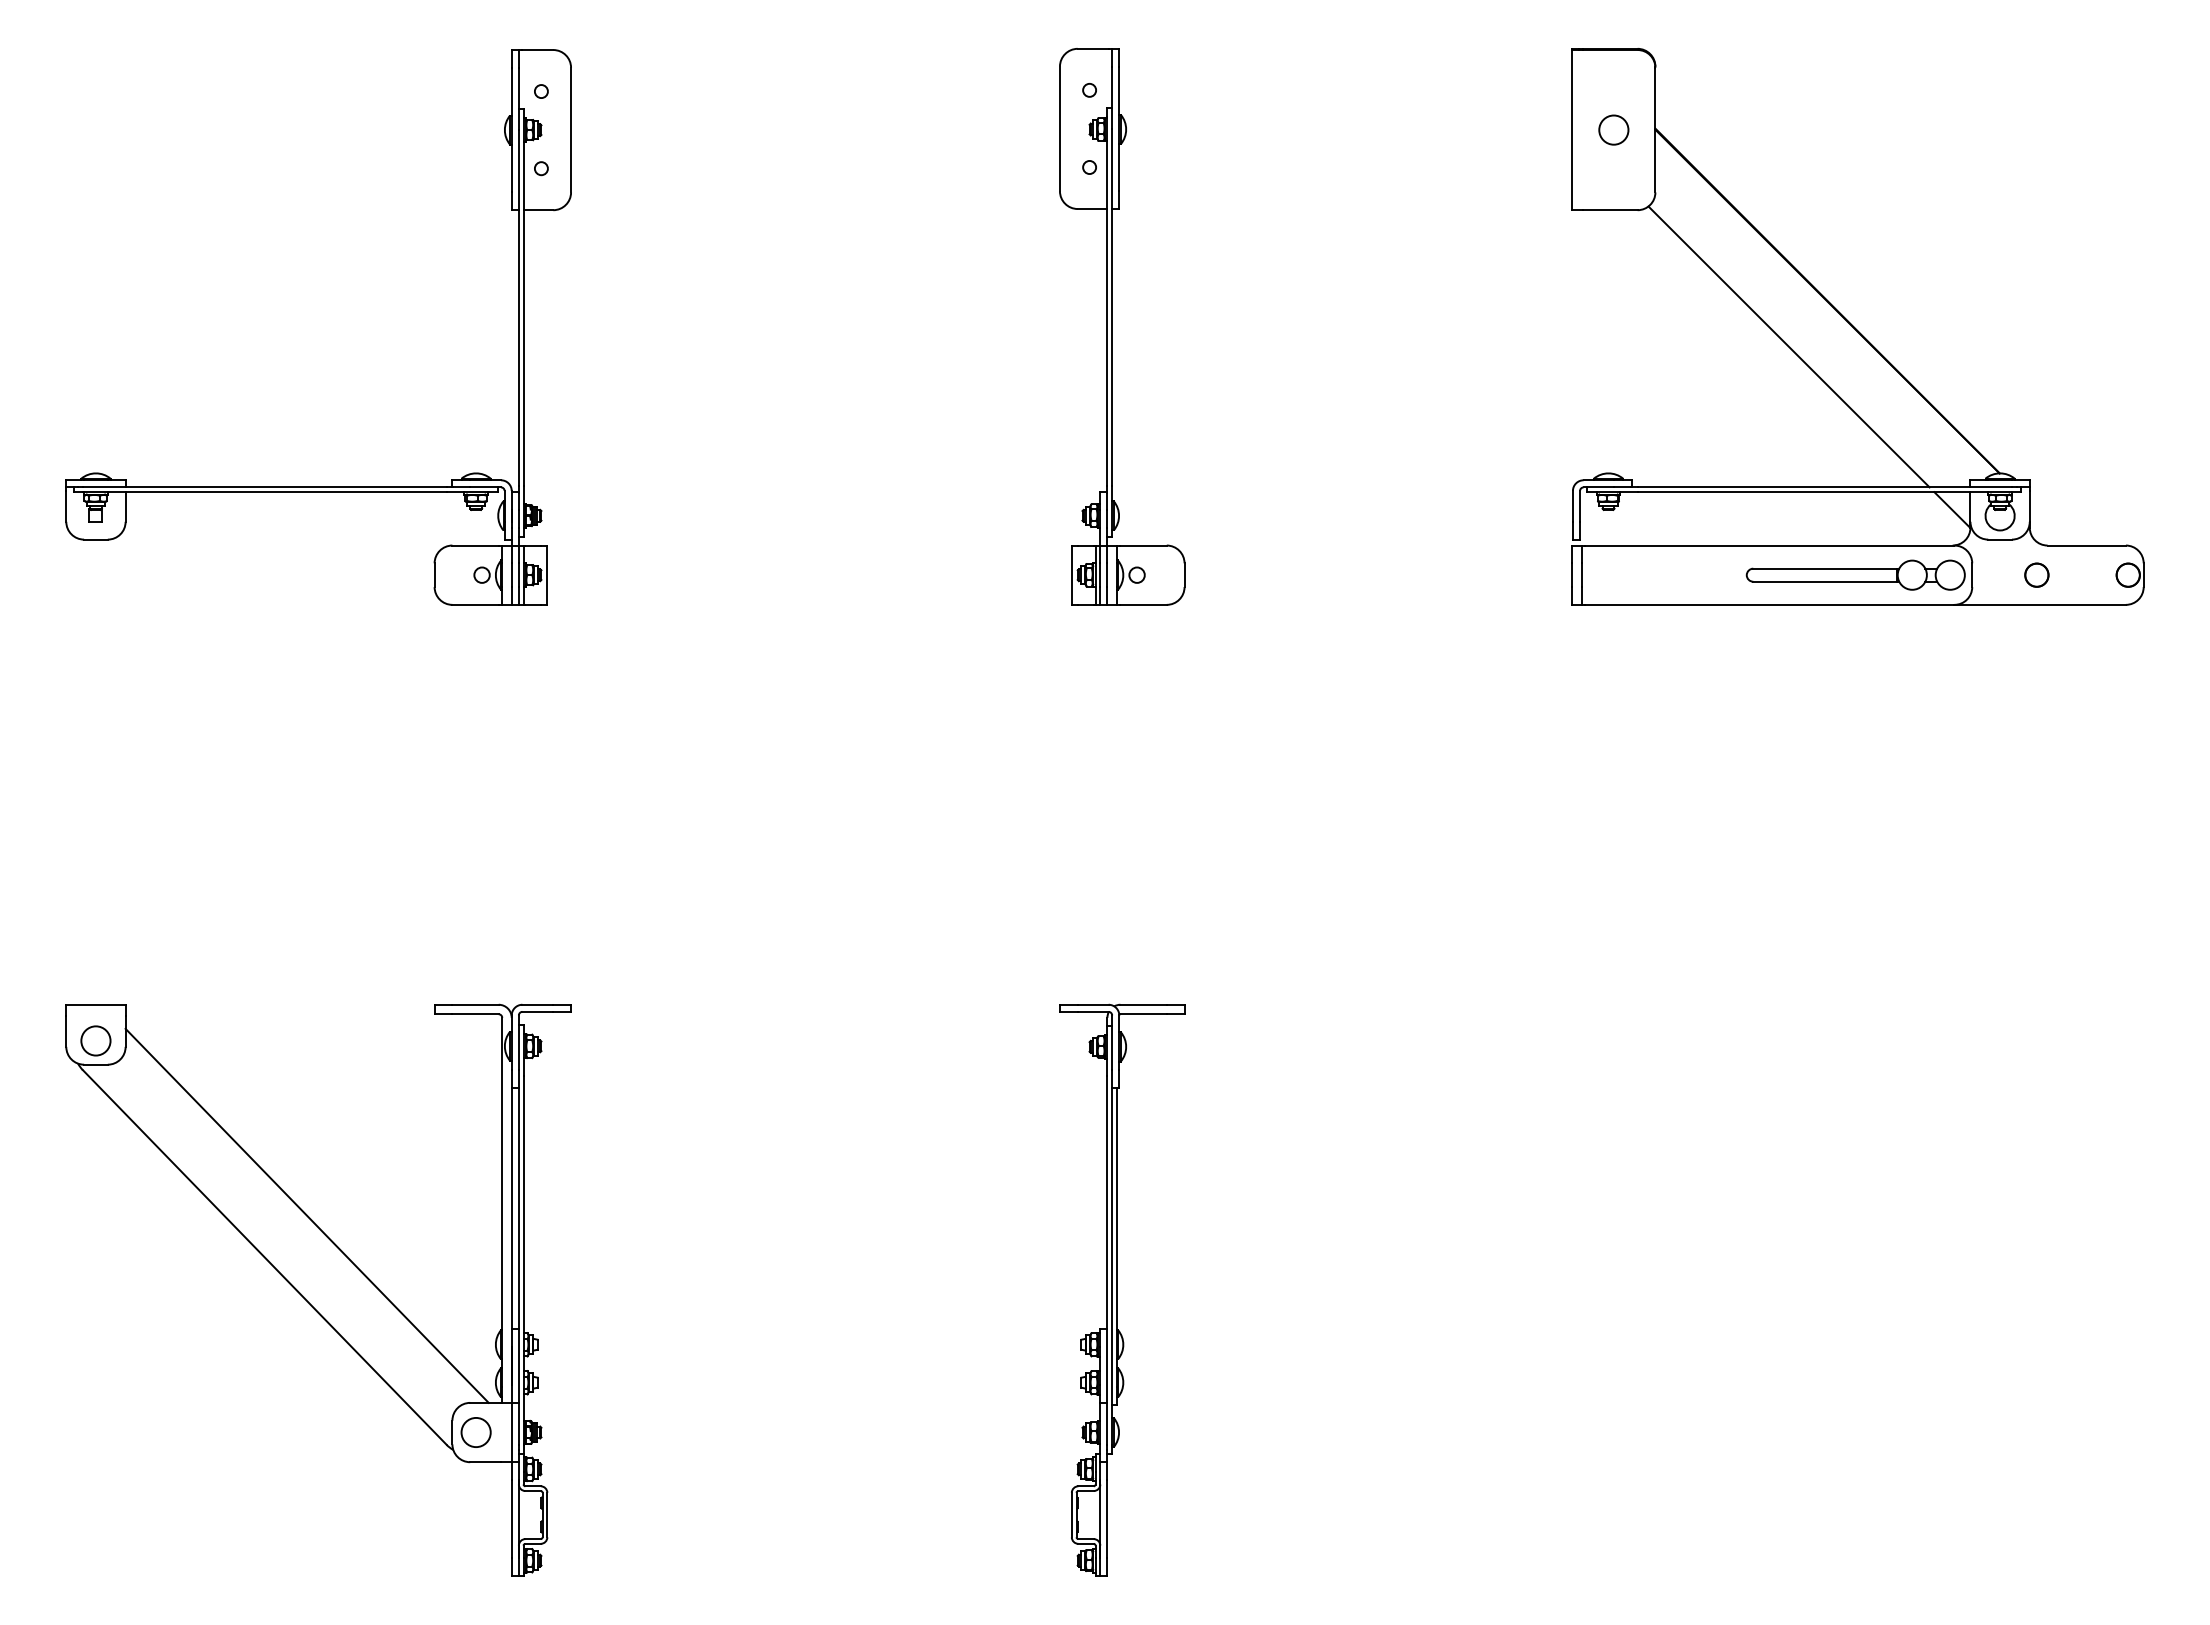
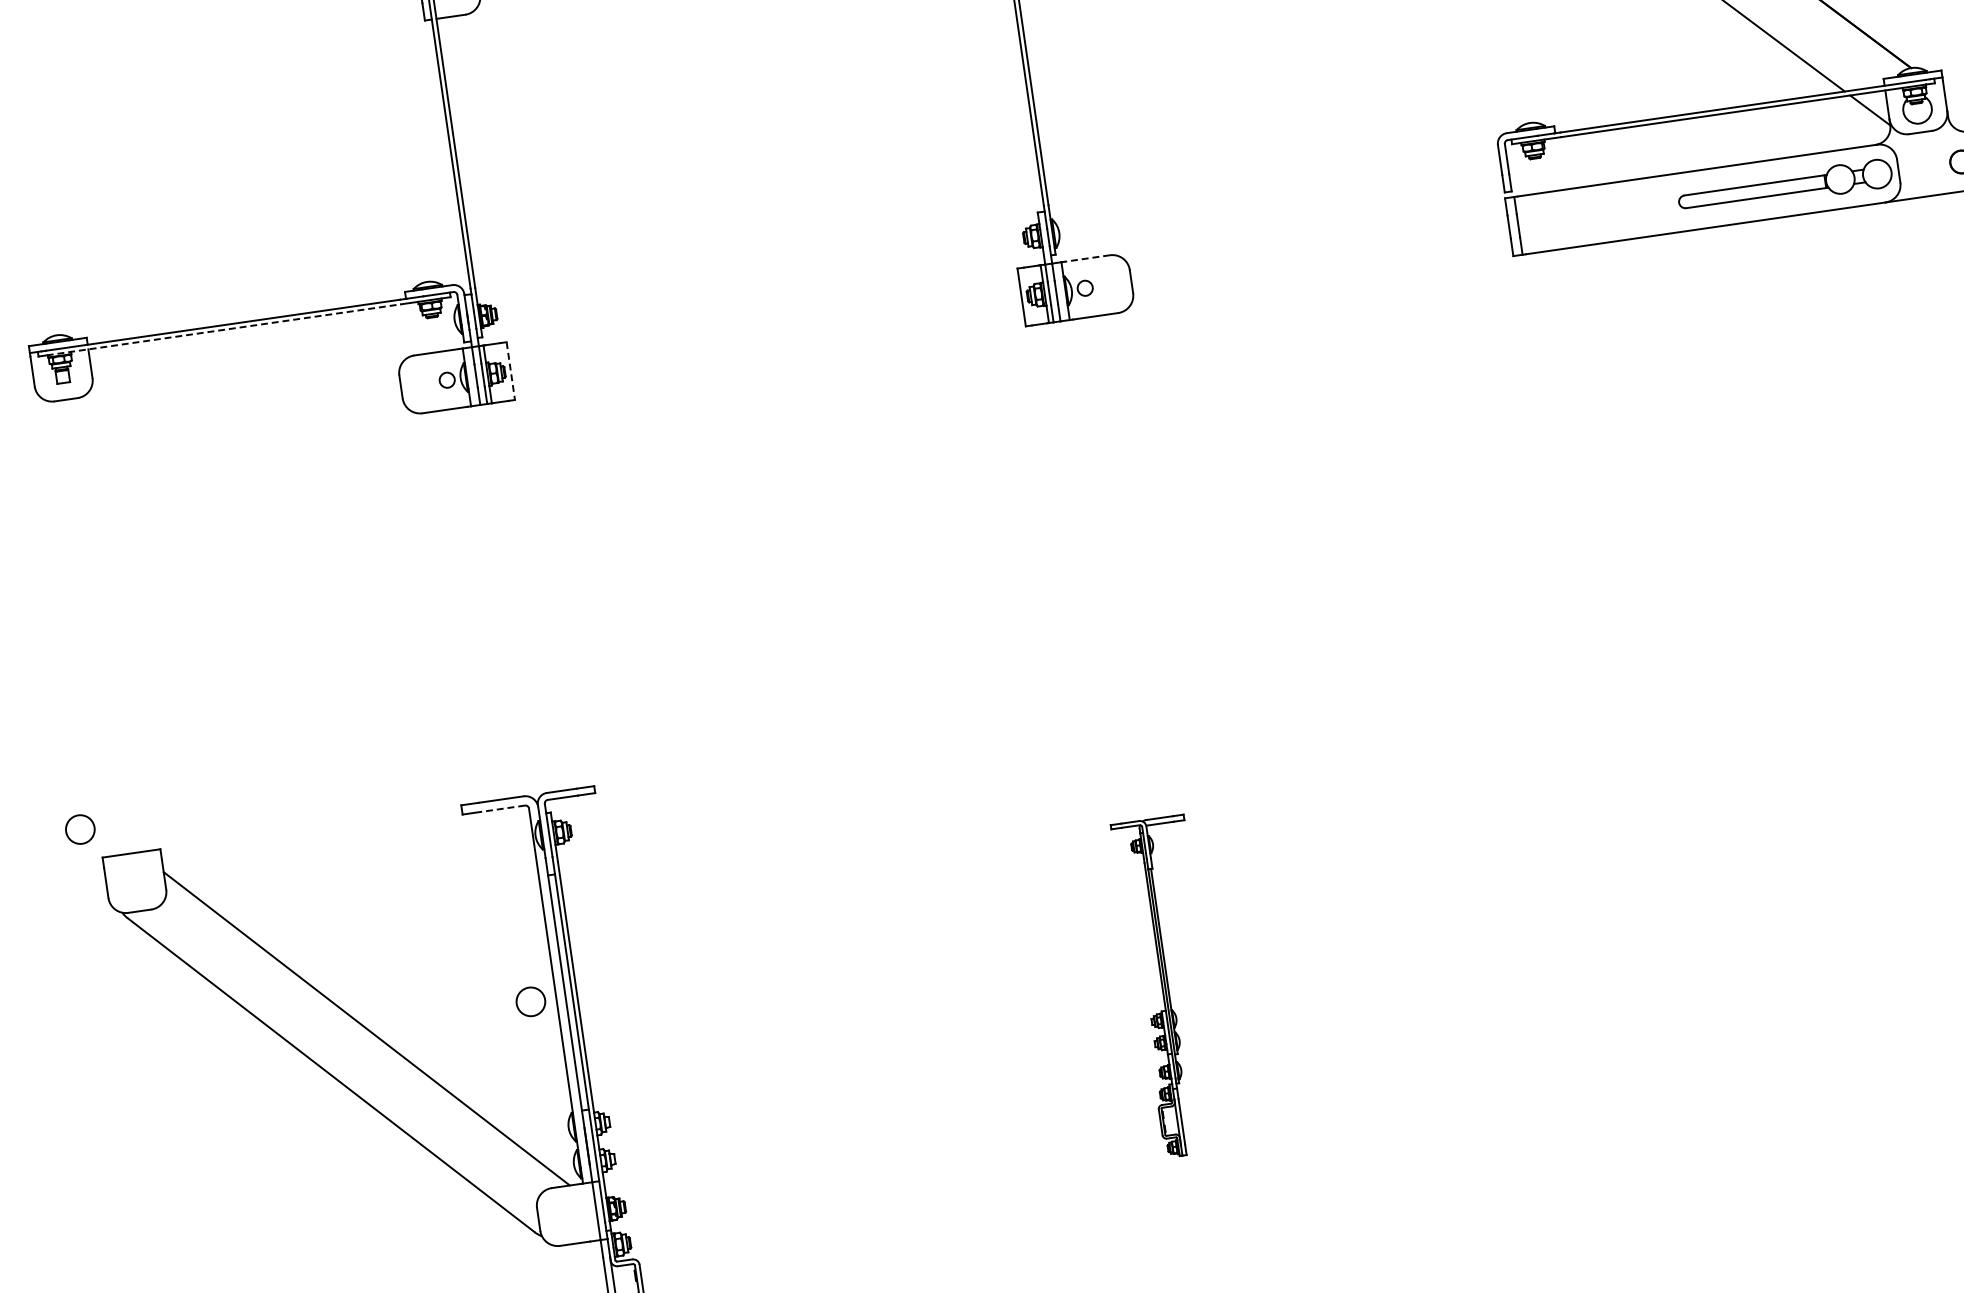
line: (264, 492) -> (223, 330), solid -> dashed
line: (1143, 545) -> (1087, 258), solid -> dashed
line: (547, 575) -> (511, 371), solid -> dashed
line: (475, 1014) -> (502, 809), solid -> dashed
circle: (95, 1040) -> (79, 829), moved
part: (1122, 1289) -> (1171, 986), size x0.6
circle: (475, 1432) -> (530, 1001), moved

